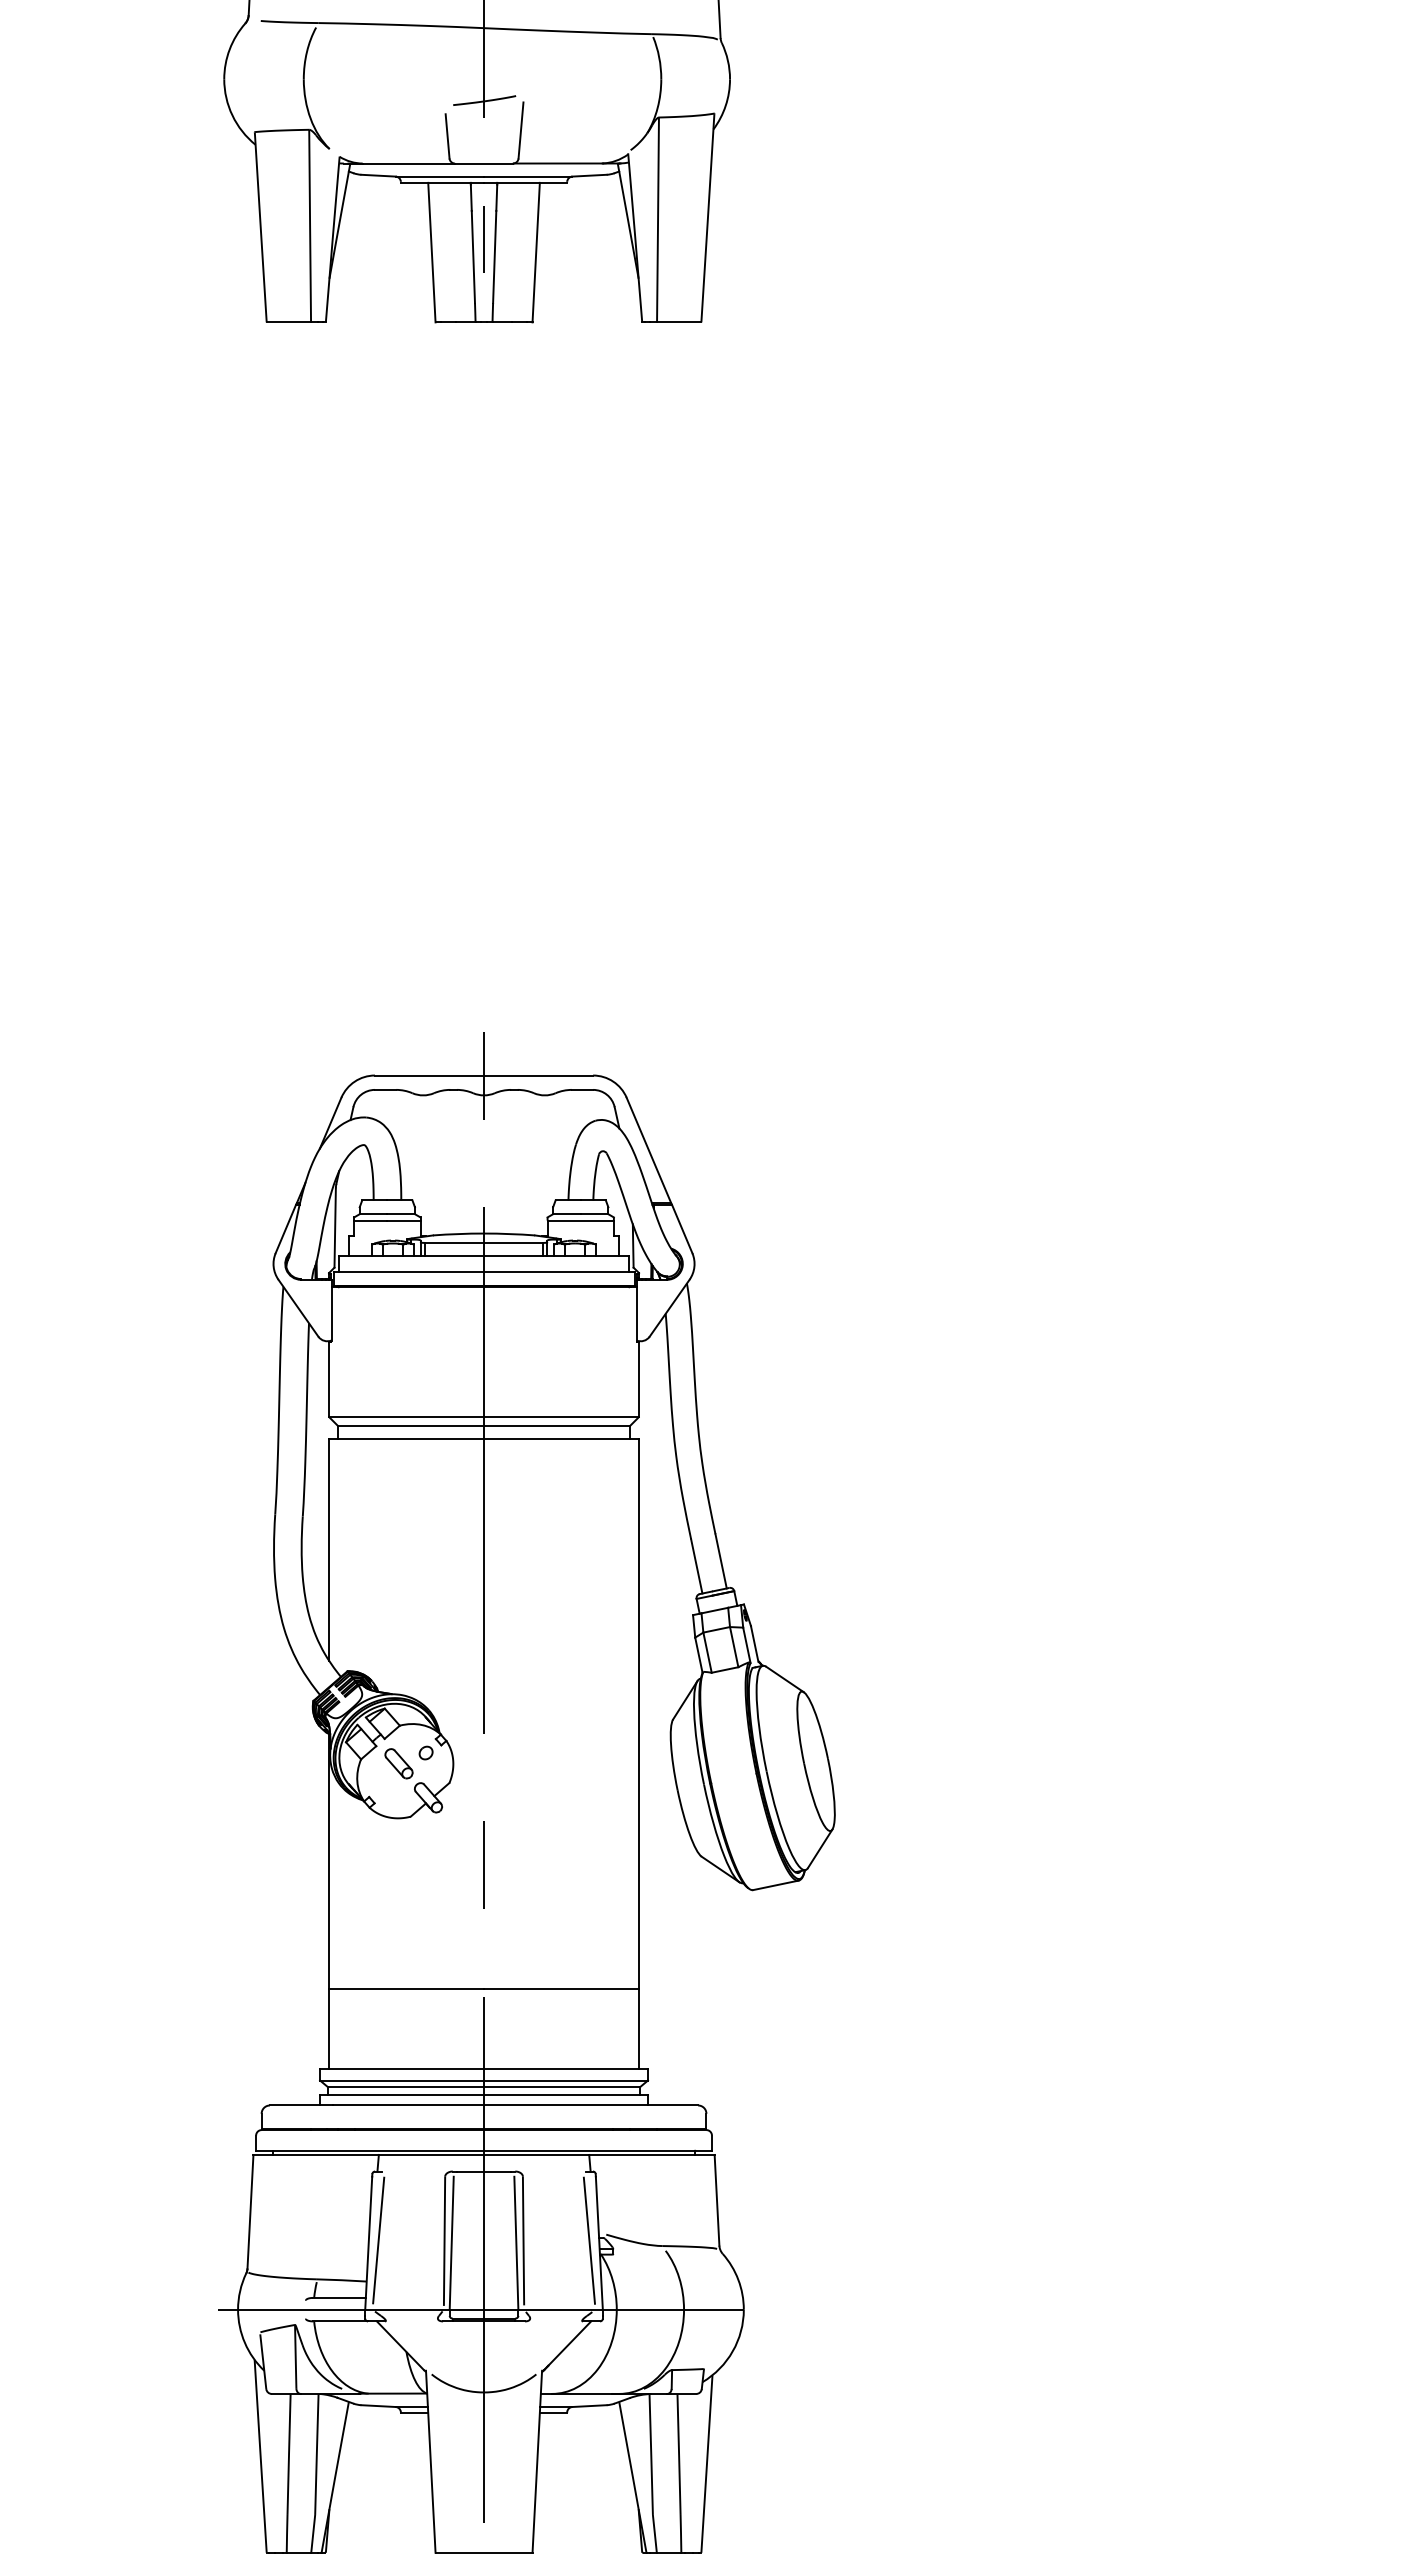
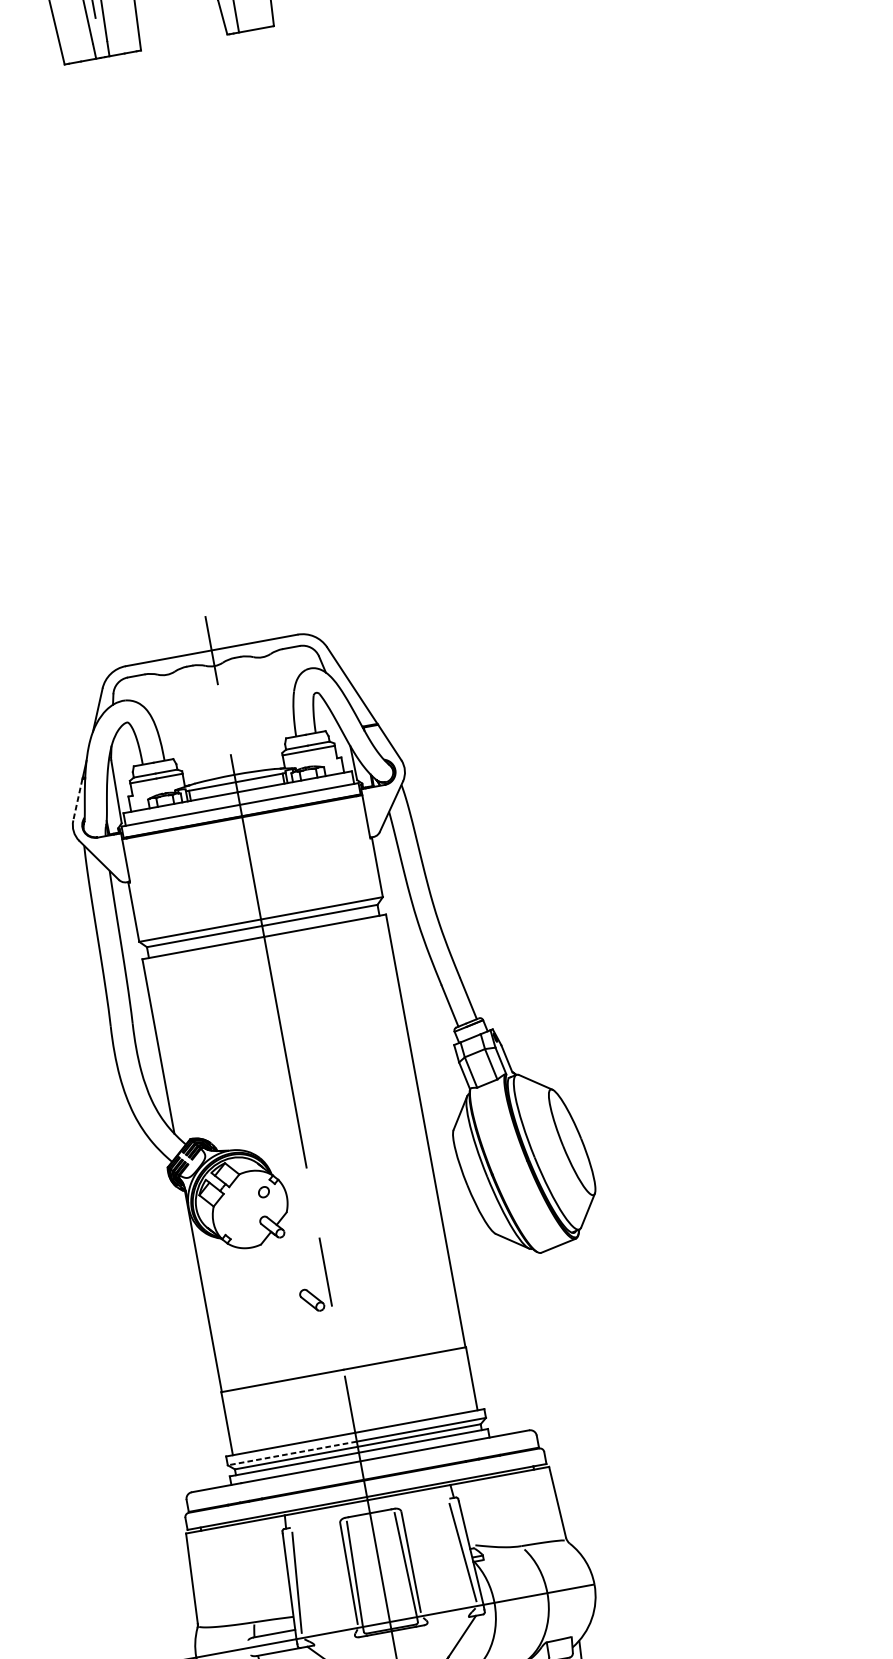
line: (285, 1229) -> (77, 800), solid -> dashed
part: (398, 1763) -> (311, 1300), moved
line: (402, 2080) -> (292, 1453), solid -> dashed

